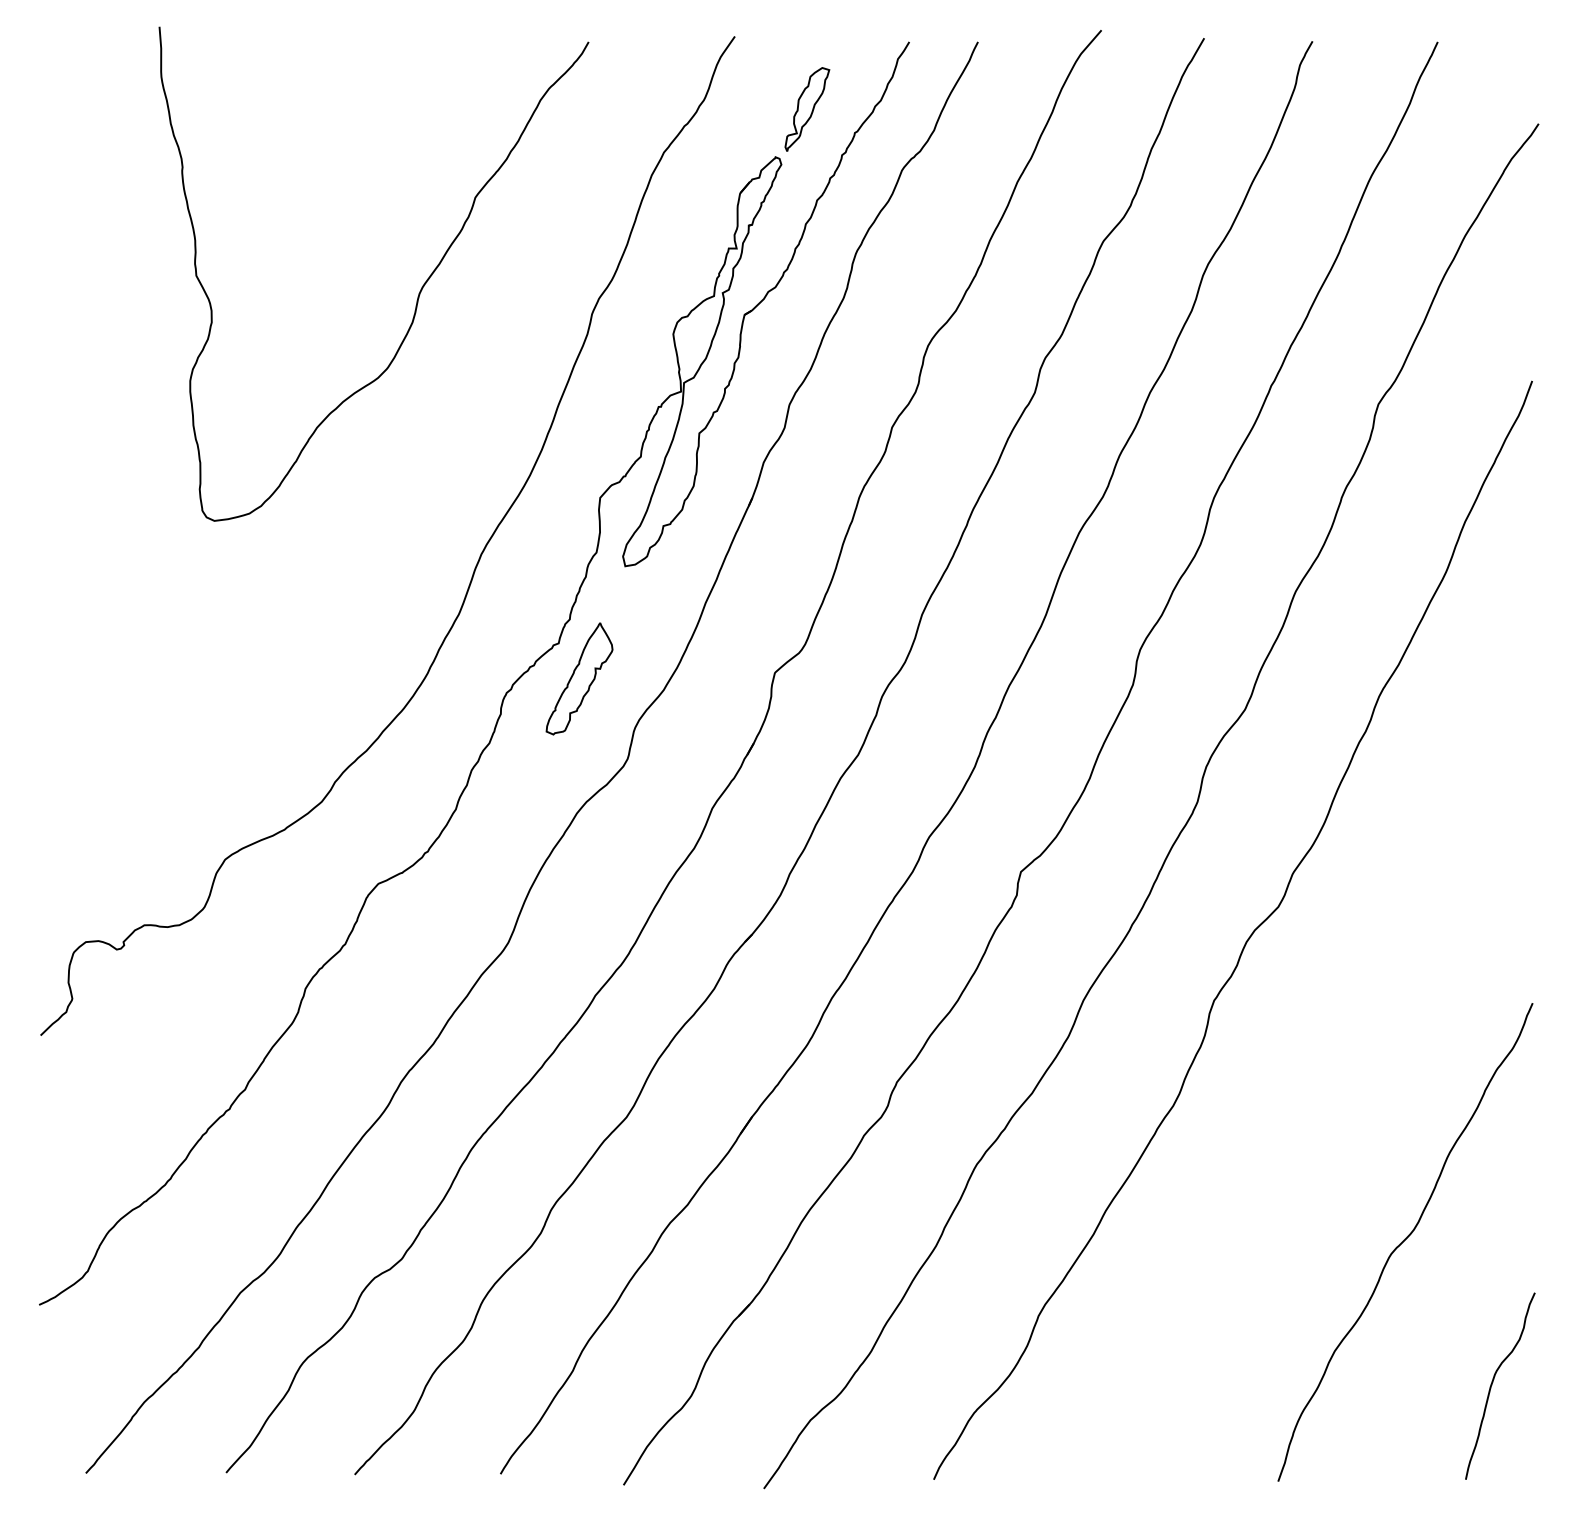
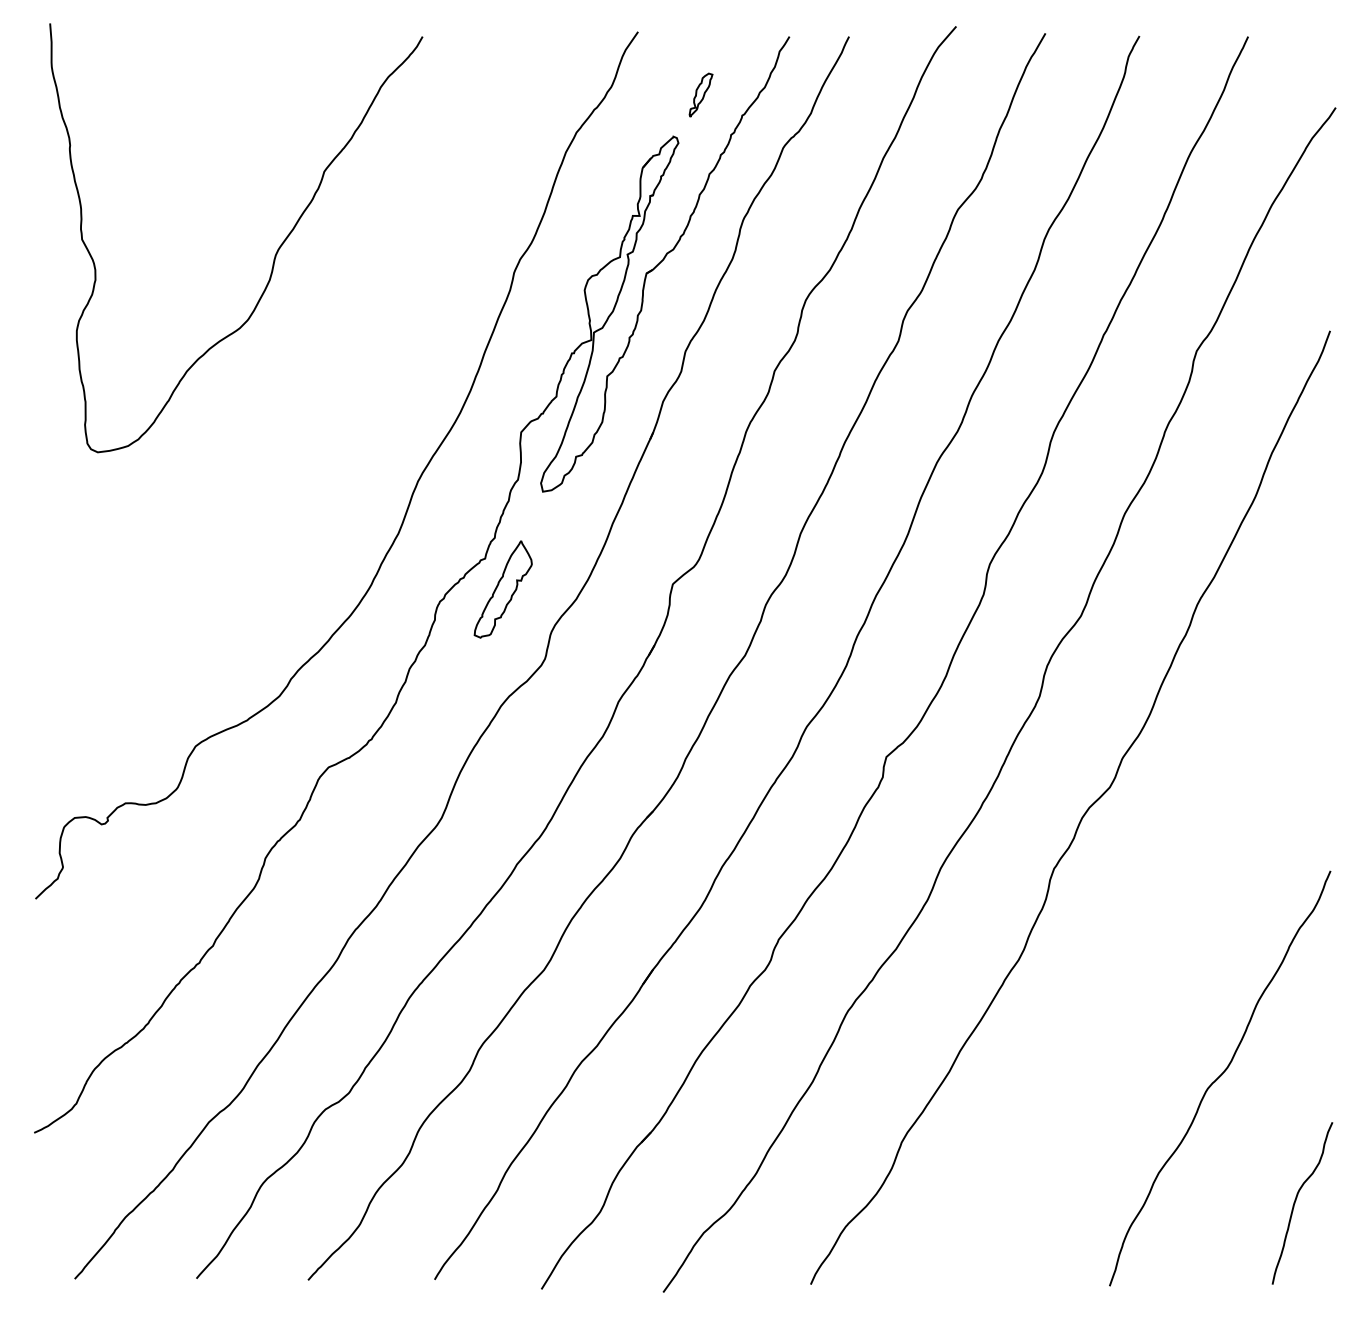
part: (807, 109) -> (701, 95), size x0.6
curve: (418, 293) -> (274, 254), moved

